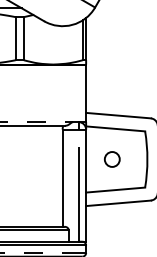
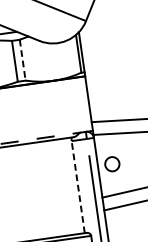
line: (23, 38) -> (22, 60), solid -> dashed
circle: (112, 159) -> (112, 164), moved
line: (62, 178) -> (78, 187), solid -> dashed

